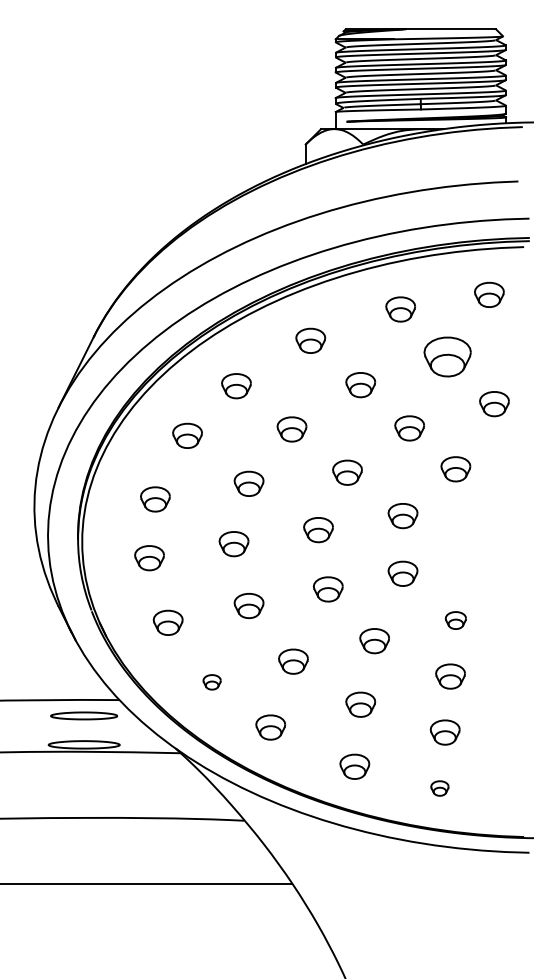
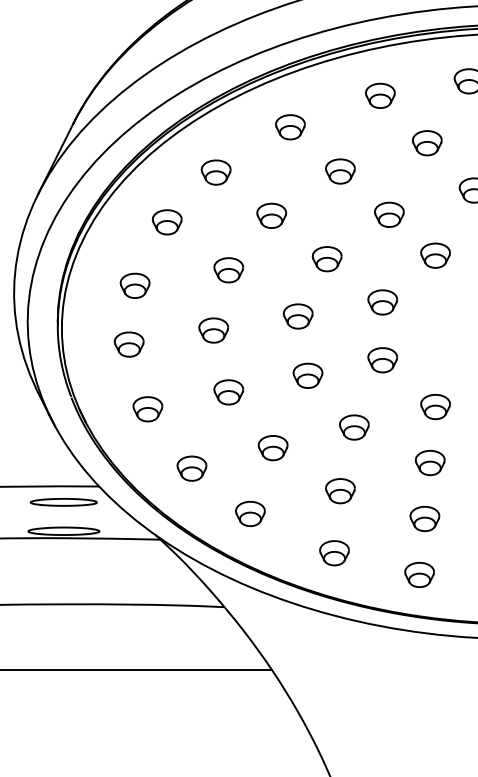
part: (447, 356) -> (427, 142), size x0.62
part: (455, 620) -> (435, 406), size x1.43
part: (211, 682) -> (191, 468), size x1.67
part: (439, 788) -> (419, 574), size x1.67

